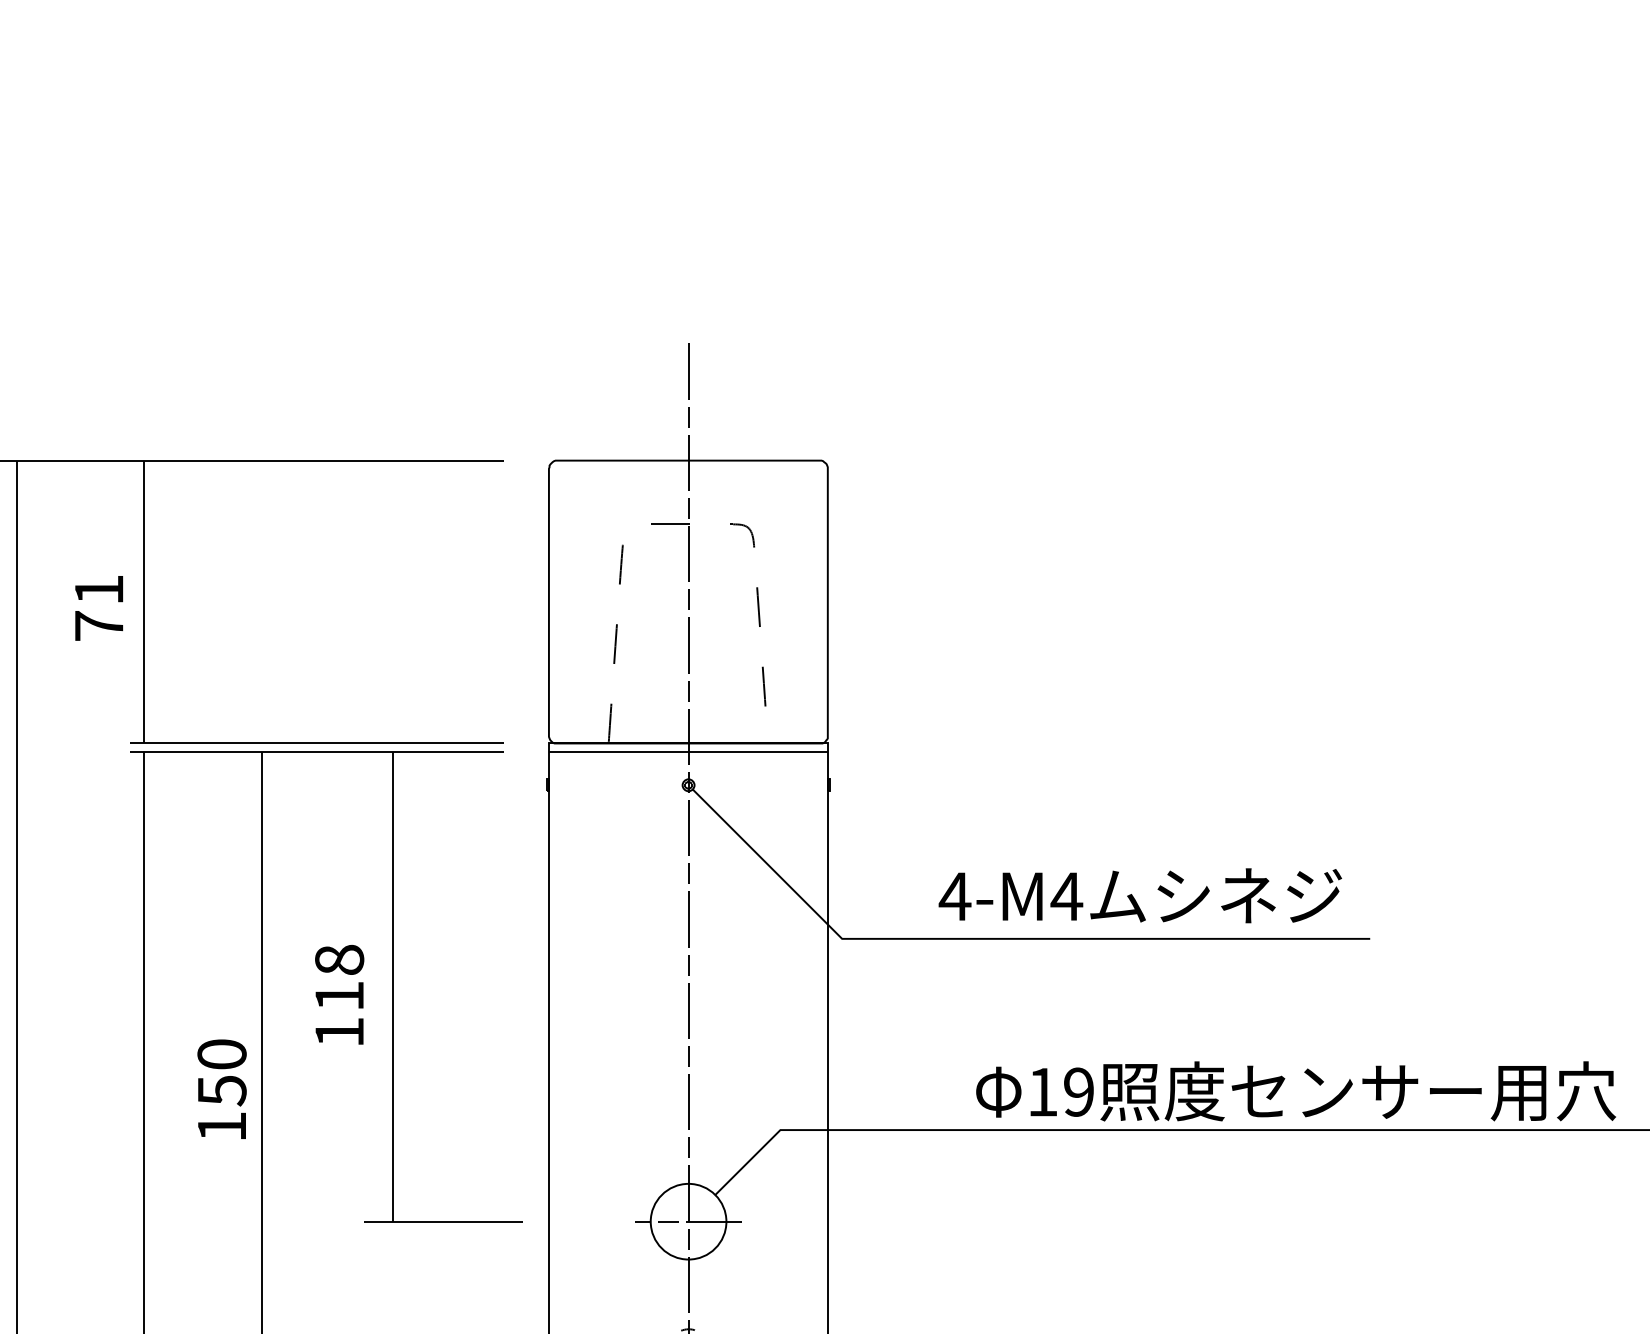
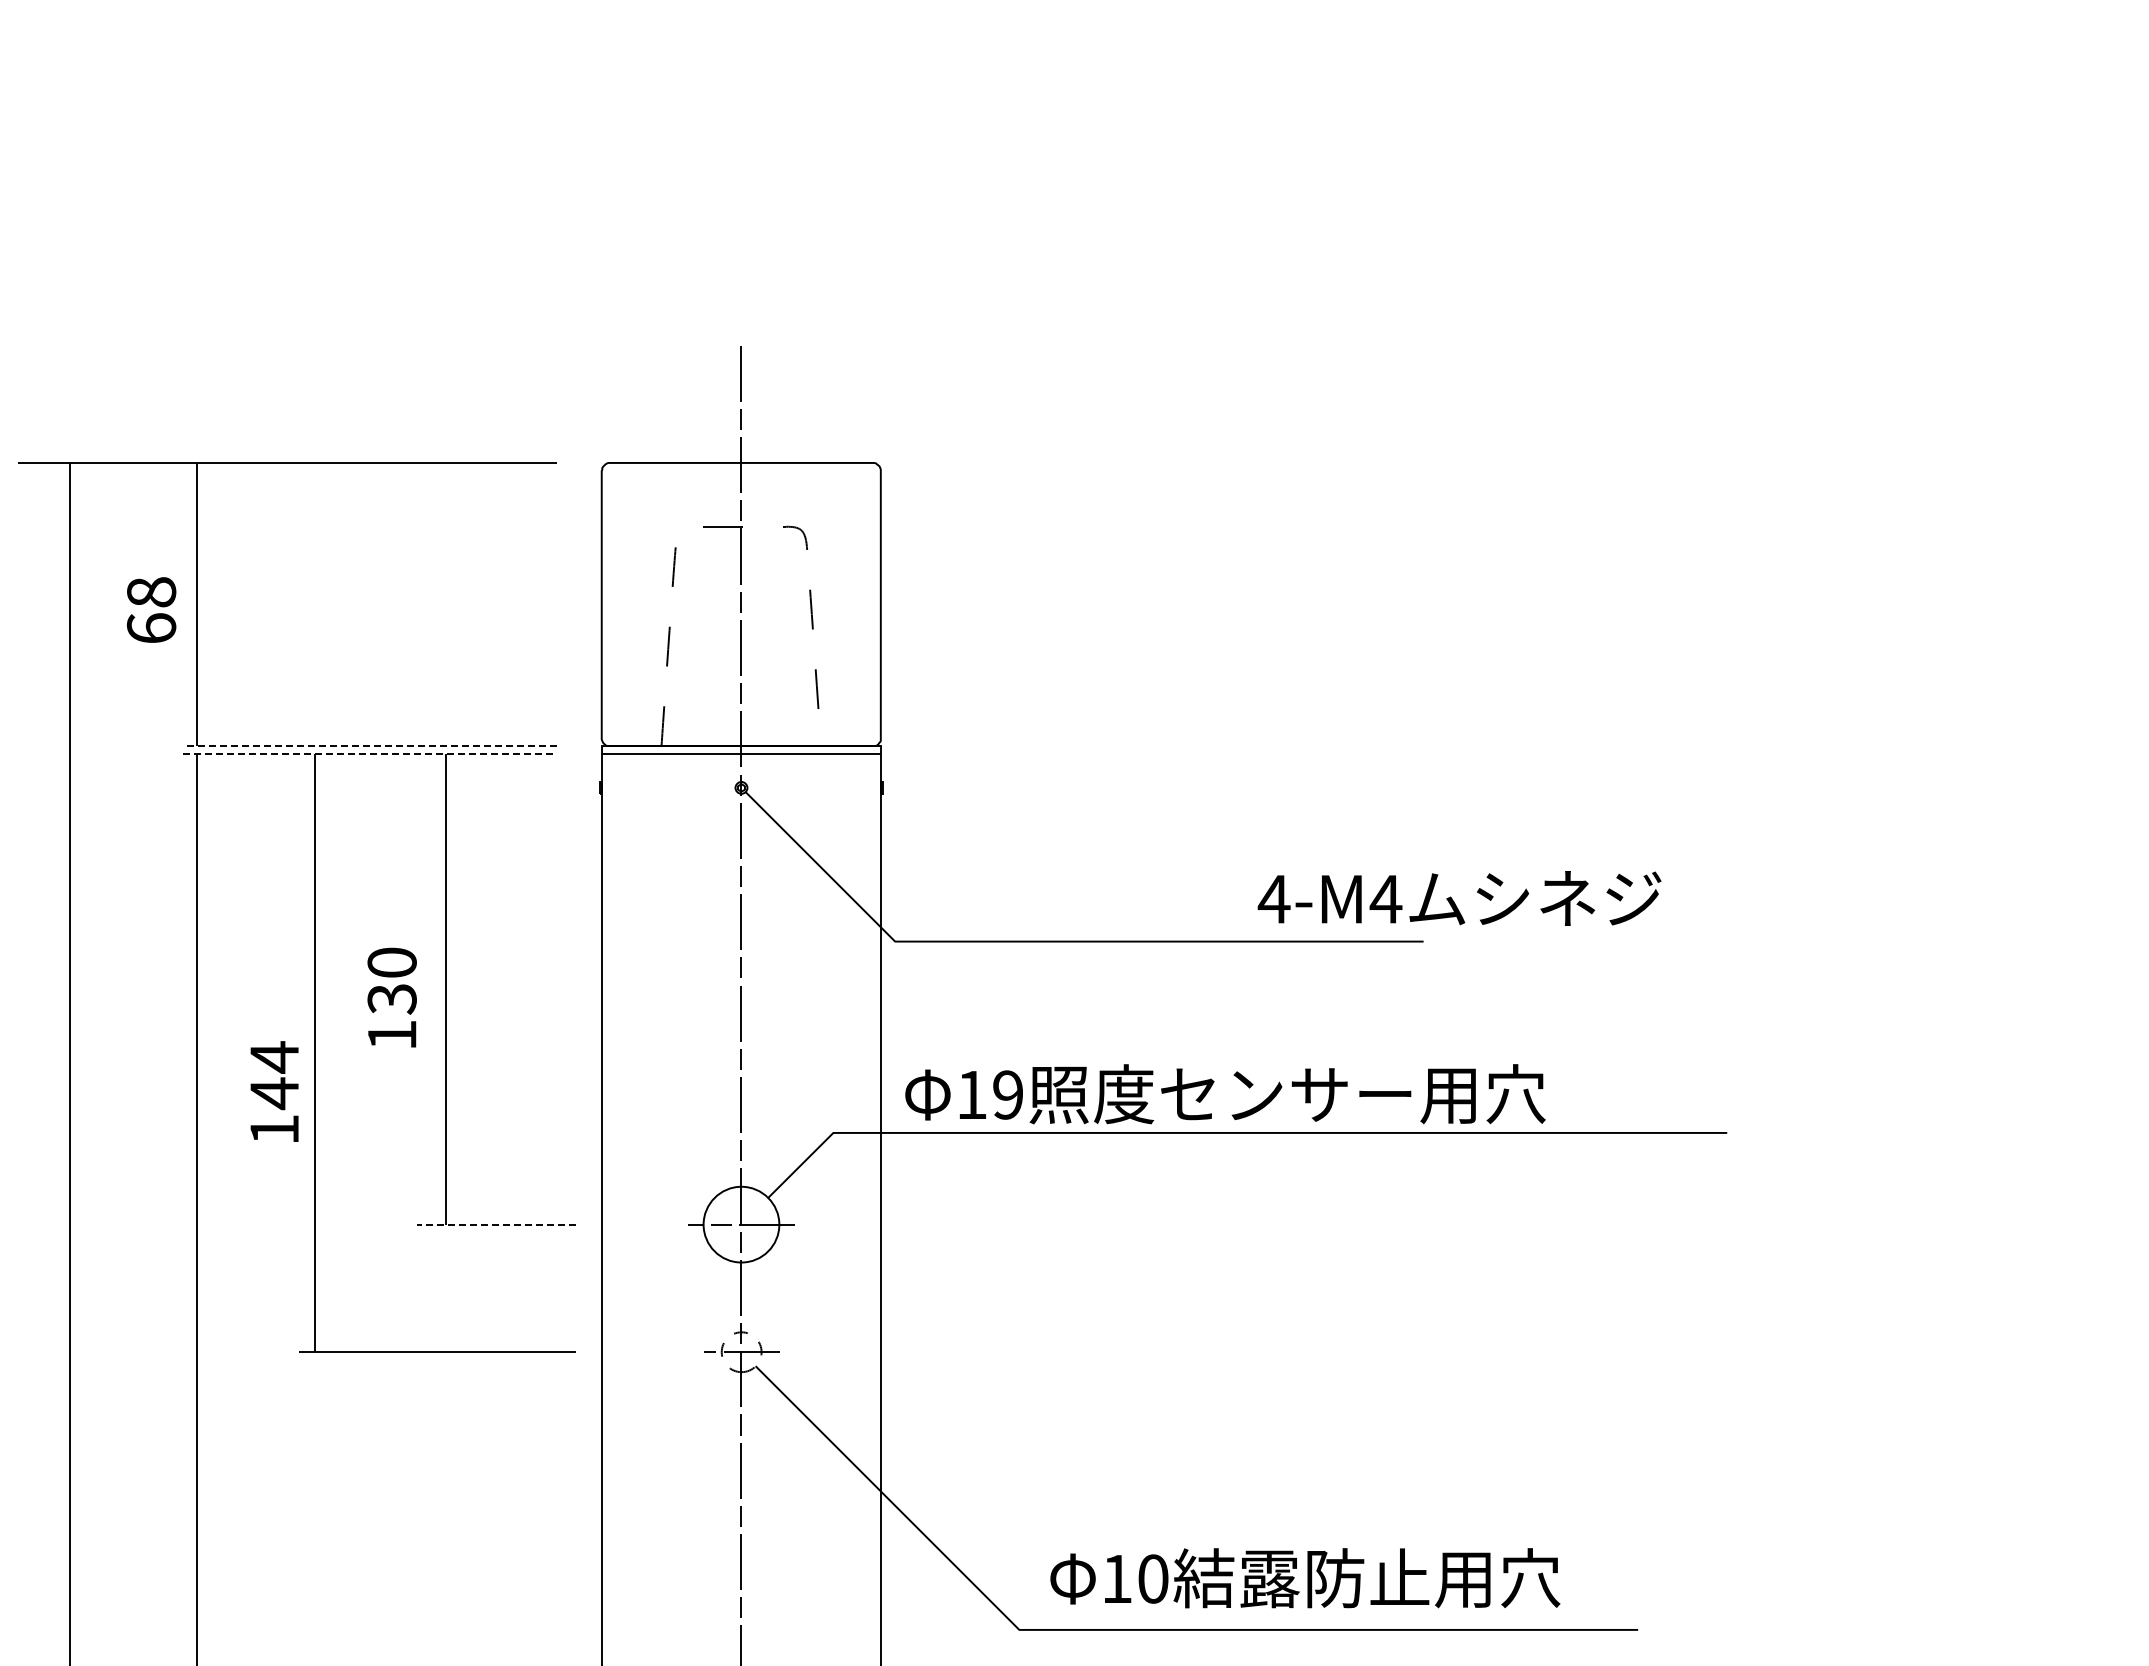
text: (99, 608) -> (151, 610), 71 -> 68
line: (316, 743) -> (369, 746), solid -> dashed
line: (316, 751) -> (369, 754), solid -> dashed
text: (1140, 895) -> (1459, 898), moved
text: (338, 977) -> (391, 980), 118 -> 130
text: (221, 1072) -> (274, 1075), 150 -> 144
text: (1296, 1091) -> (1225, 1094), moved
line: (443, 1221) -> (496, 1224), solid -> dashed

